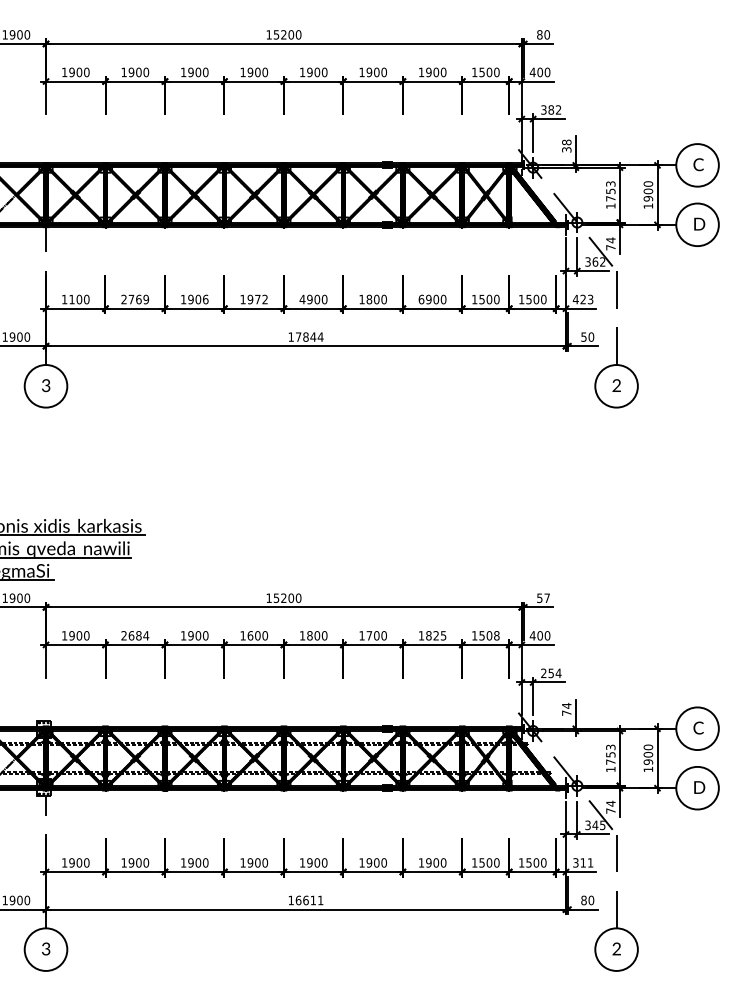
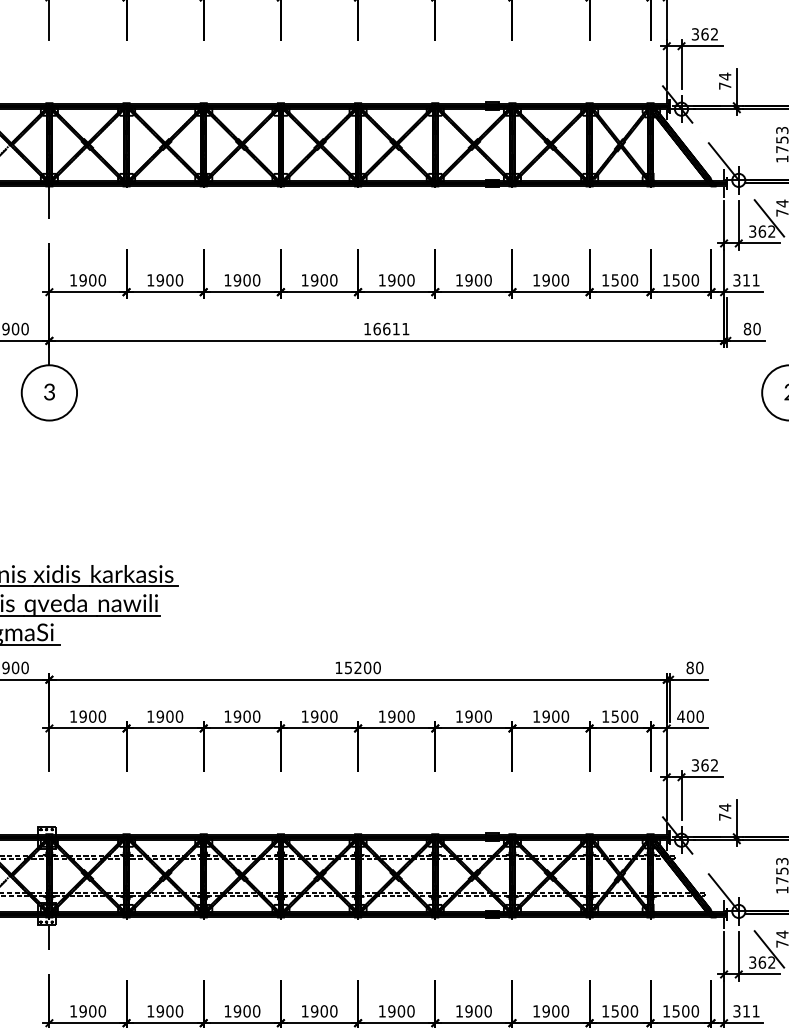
text: (551, 109) -> (705, 33), 382 -> 362
text: (566, 145) -> (724, 80), 38 -> 74
text: (205, 298) -> (256, 278), 1906 -> 1900
text: (71, 299) -> (82, 280), 1100 -> 1900
text: (134, 299) -> (164, 280), 2769 -> 1900
text: (261, 299) -> (329, 280), 1972 -> 1900
text: (302, 299) -> (382, 280), 4900 -> 1900
text: (369, 299) -> (469, 280), 1800 -> 1900
text: (421, 299) -> (536, 280), 6900 -> 1900
text: (582, 299) -> (745, 280), 423 -> 311
text: (309, 336) -> (391, 328), 17844 -> 16611
text: (583, 336) -> (746, 328), 50 -> 80
text: (543, 598) -> (694, 668), 57 -> 80
text: (135, 635) -> (165, 716), 2684 -> 1900
text: (250, 635) -> (314, 716), 1600 -> 1900
text: (309, 635) -> (391, 716), 1800 -> 1900
text: (369, 635) -> (469, 716), 1700 -> 1900
text: (436, 635) -> (556, 716), 1825 -> 1900
text: (496, 635) -> (633, 716), 1508 -> 1500
text: (551, 673) -> (705, 765), 254 -> 362
text: (598, 825) -> (766, 962), 345 -> 362

